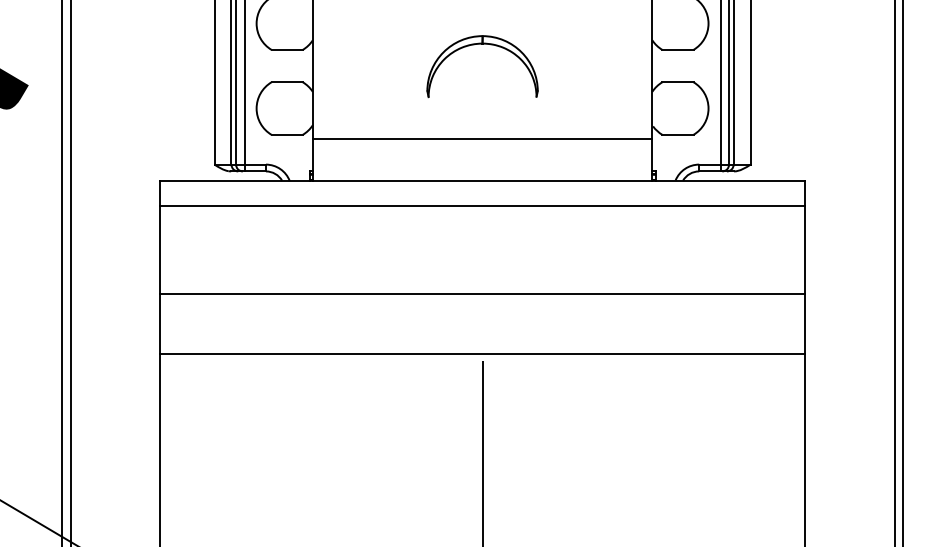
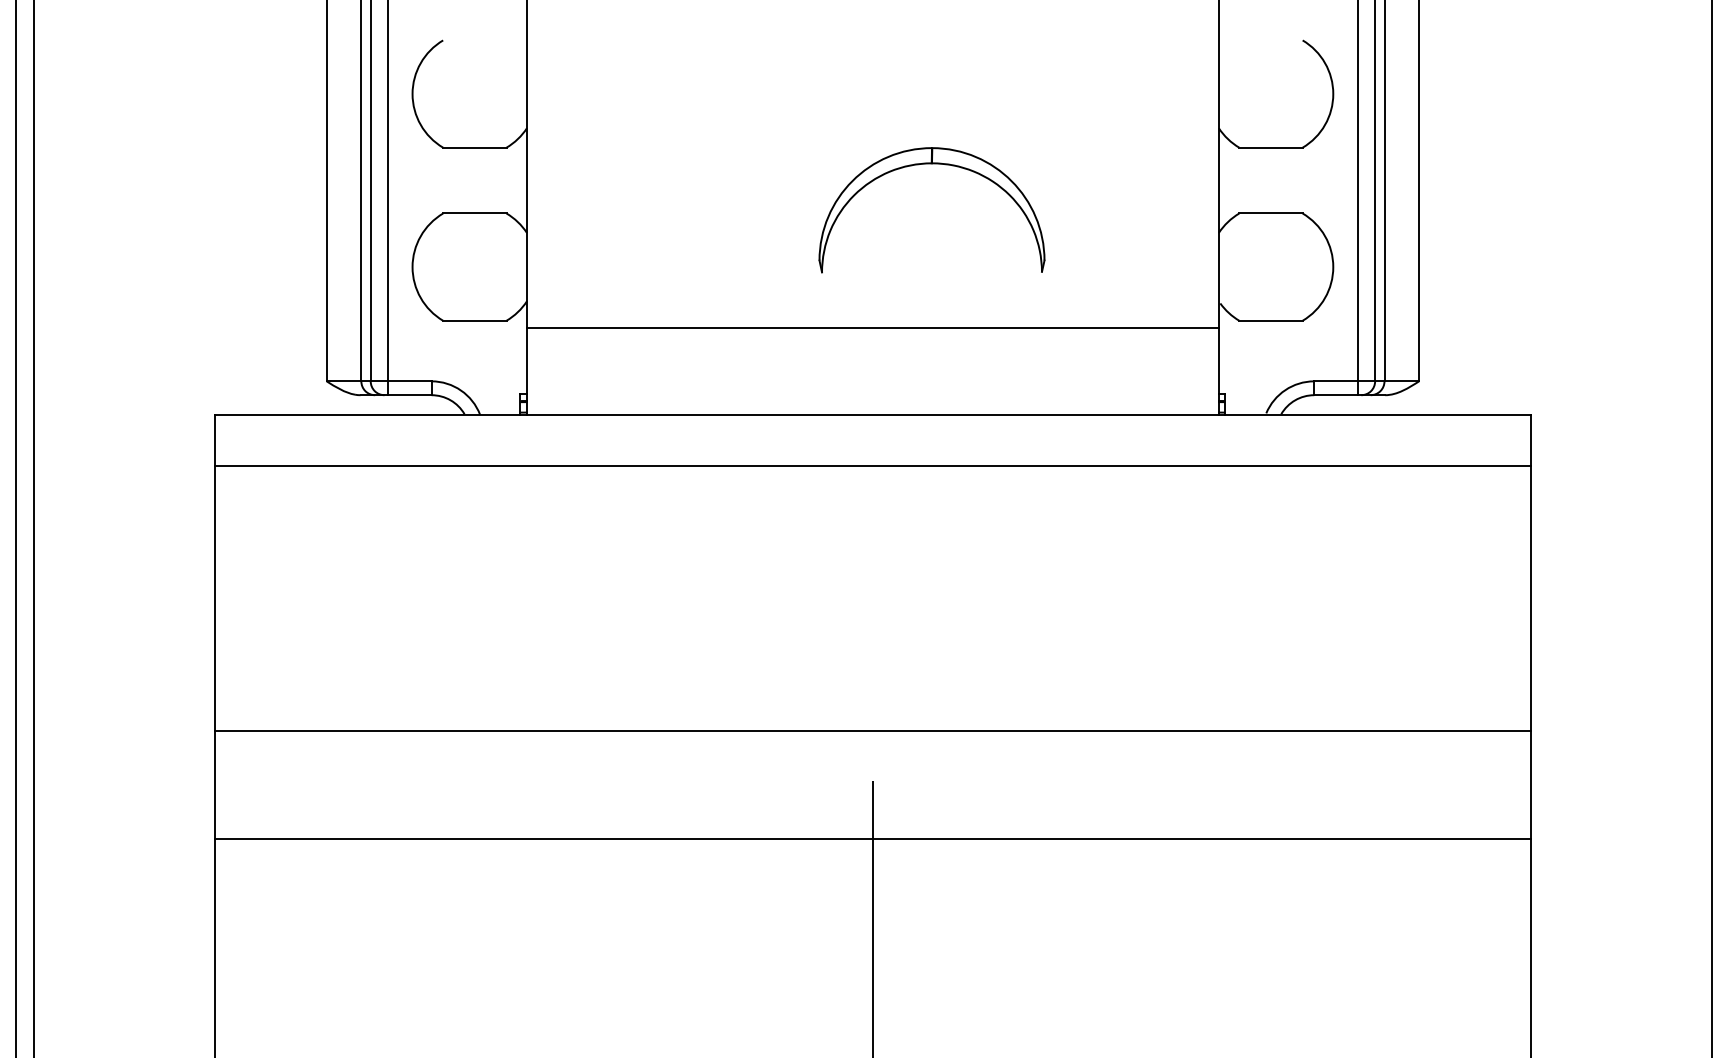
part: (482, 44) -> (931, 165), moved
line: (482, 294) -> (872, 731), moved
line: (482, 354) -> (872, 839), moved

